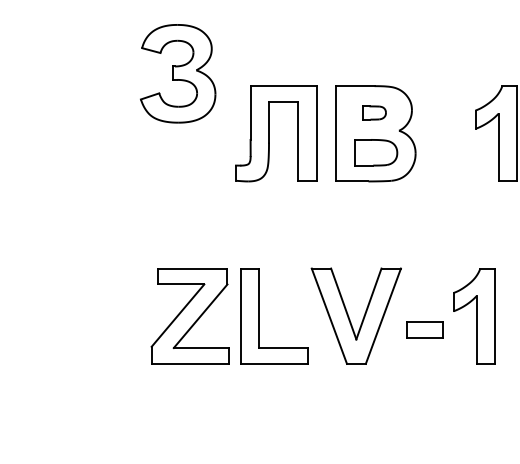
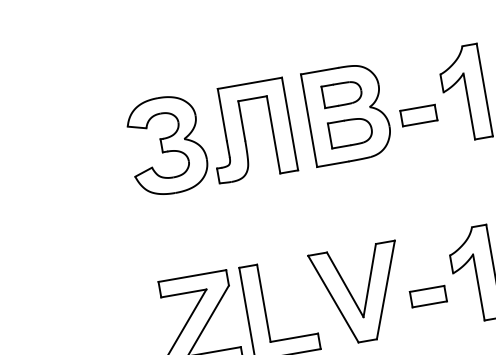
part: (178, 73) -> (167, 145), moved
part: (374, 112) -> (342, 93), size x1.67
part: (446, 147) -> (418, 115), added

